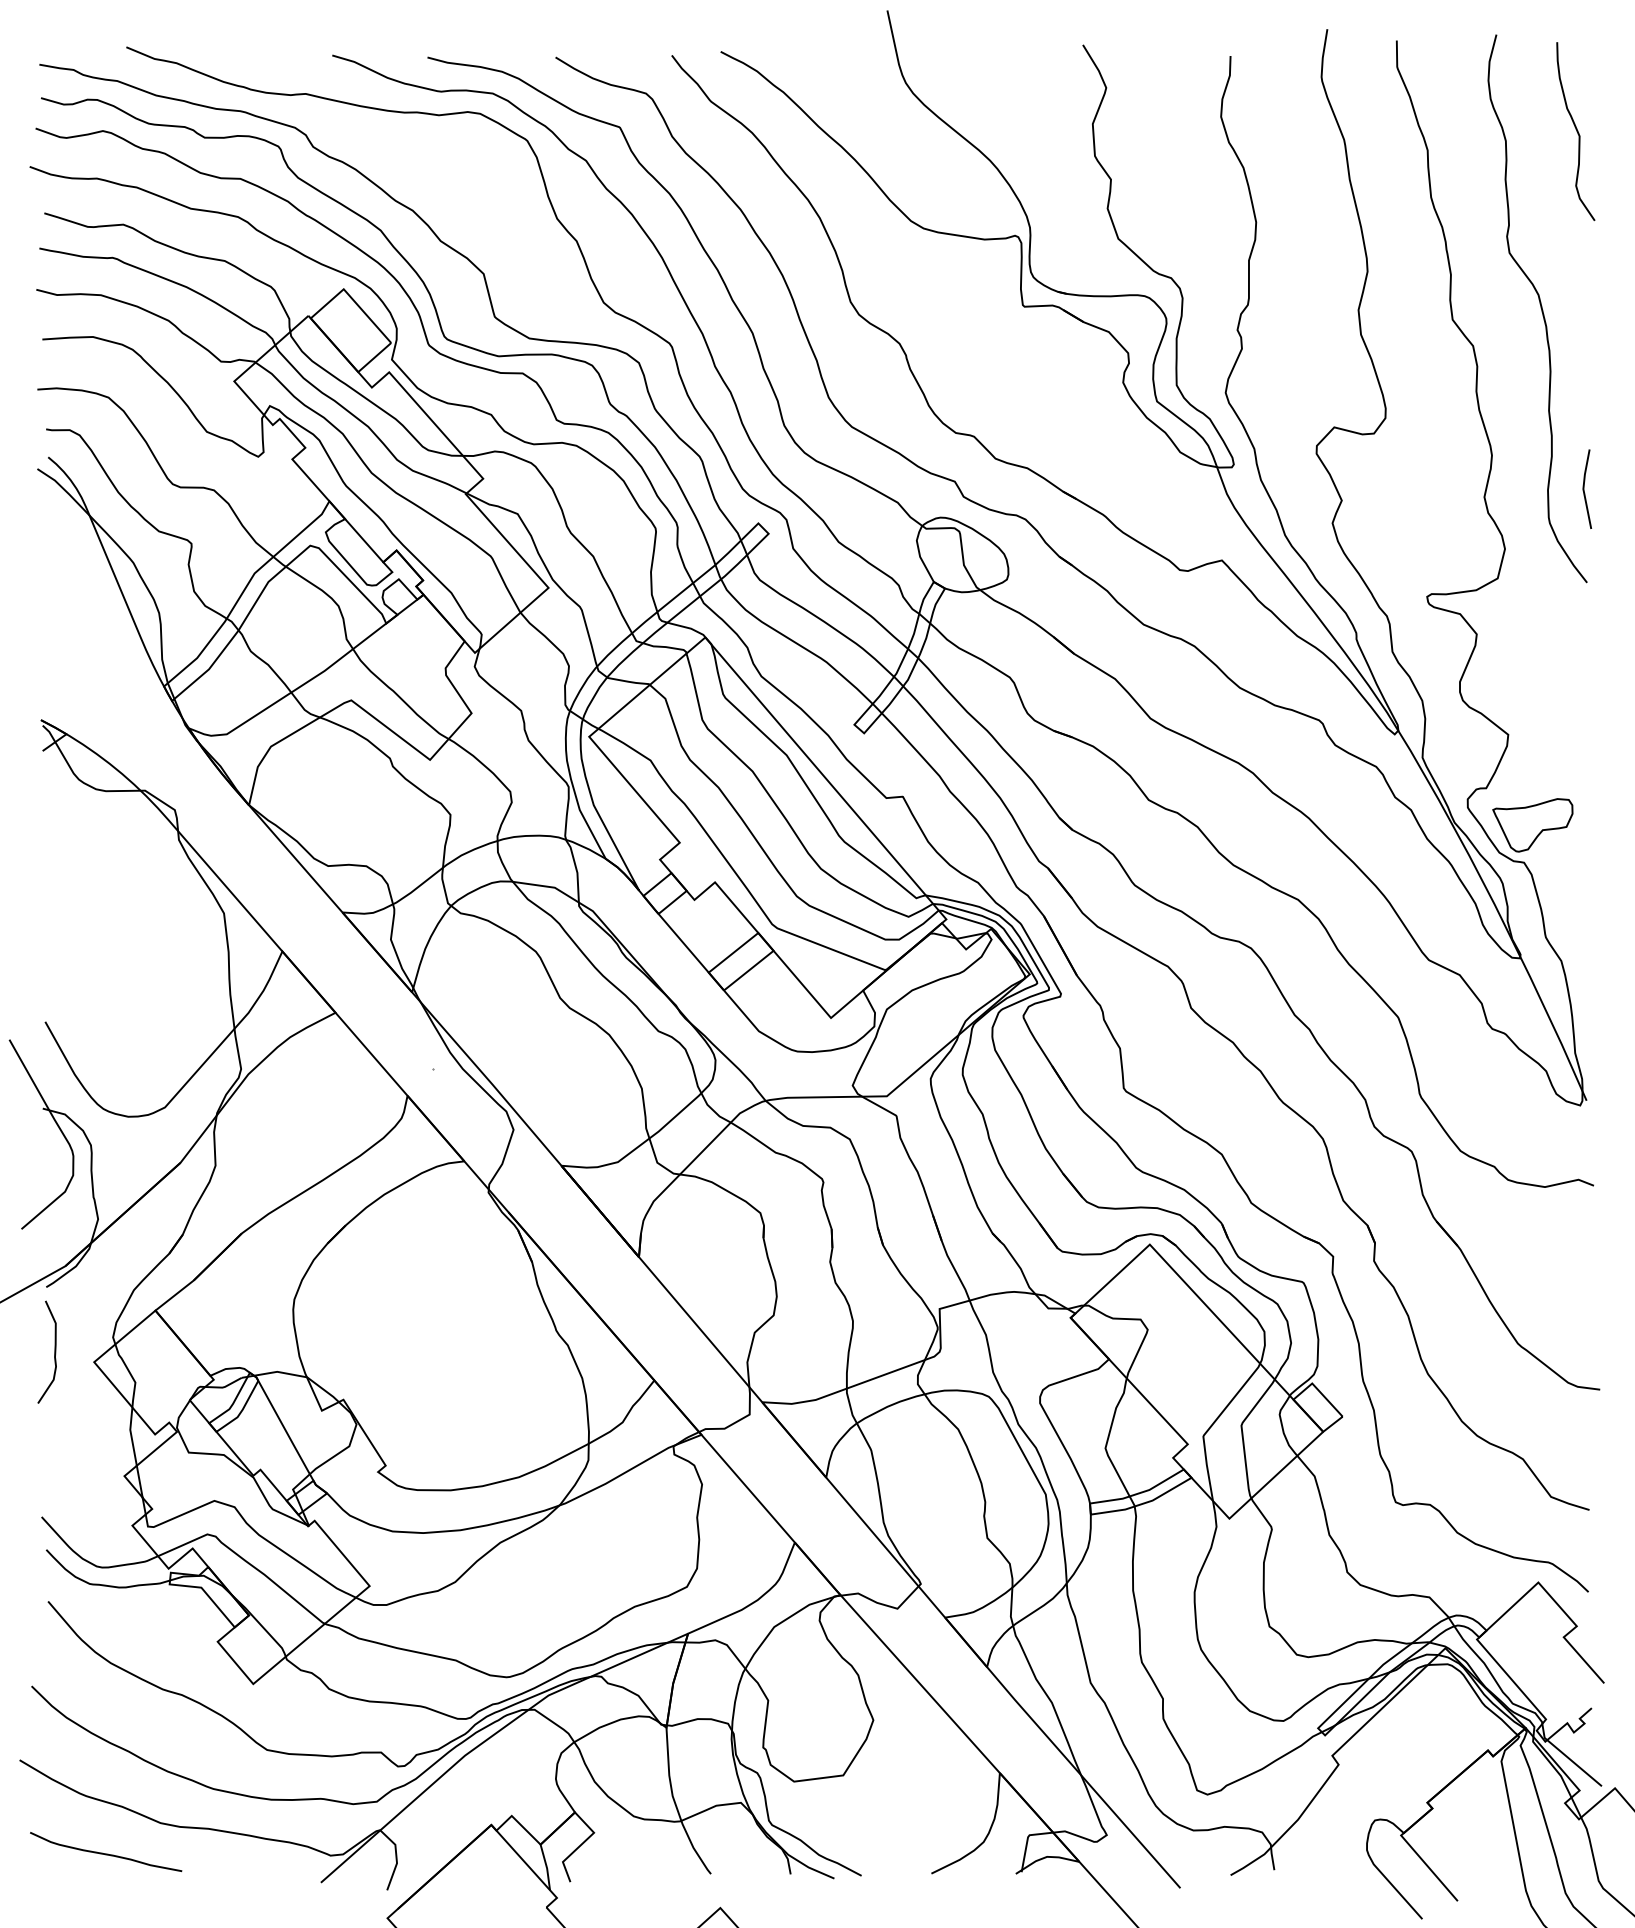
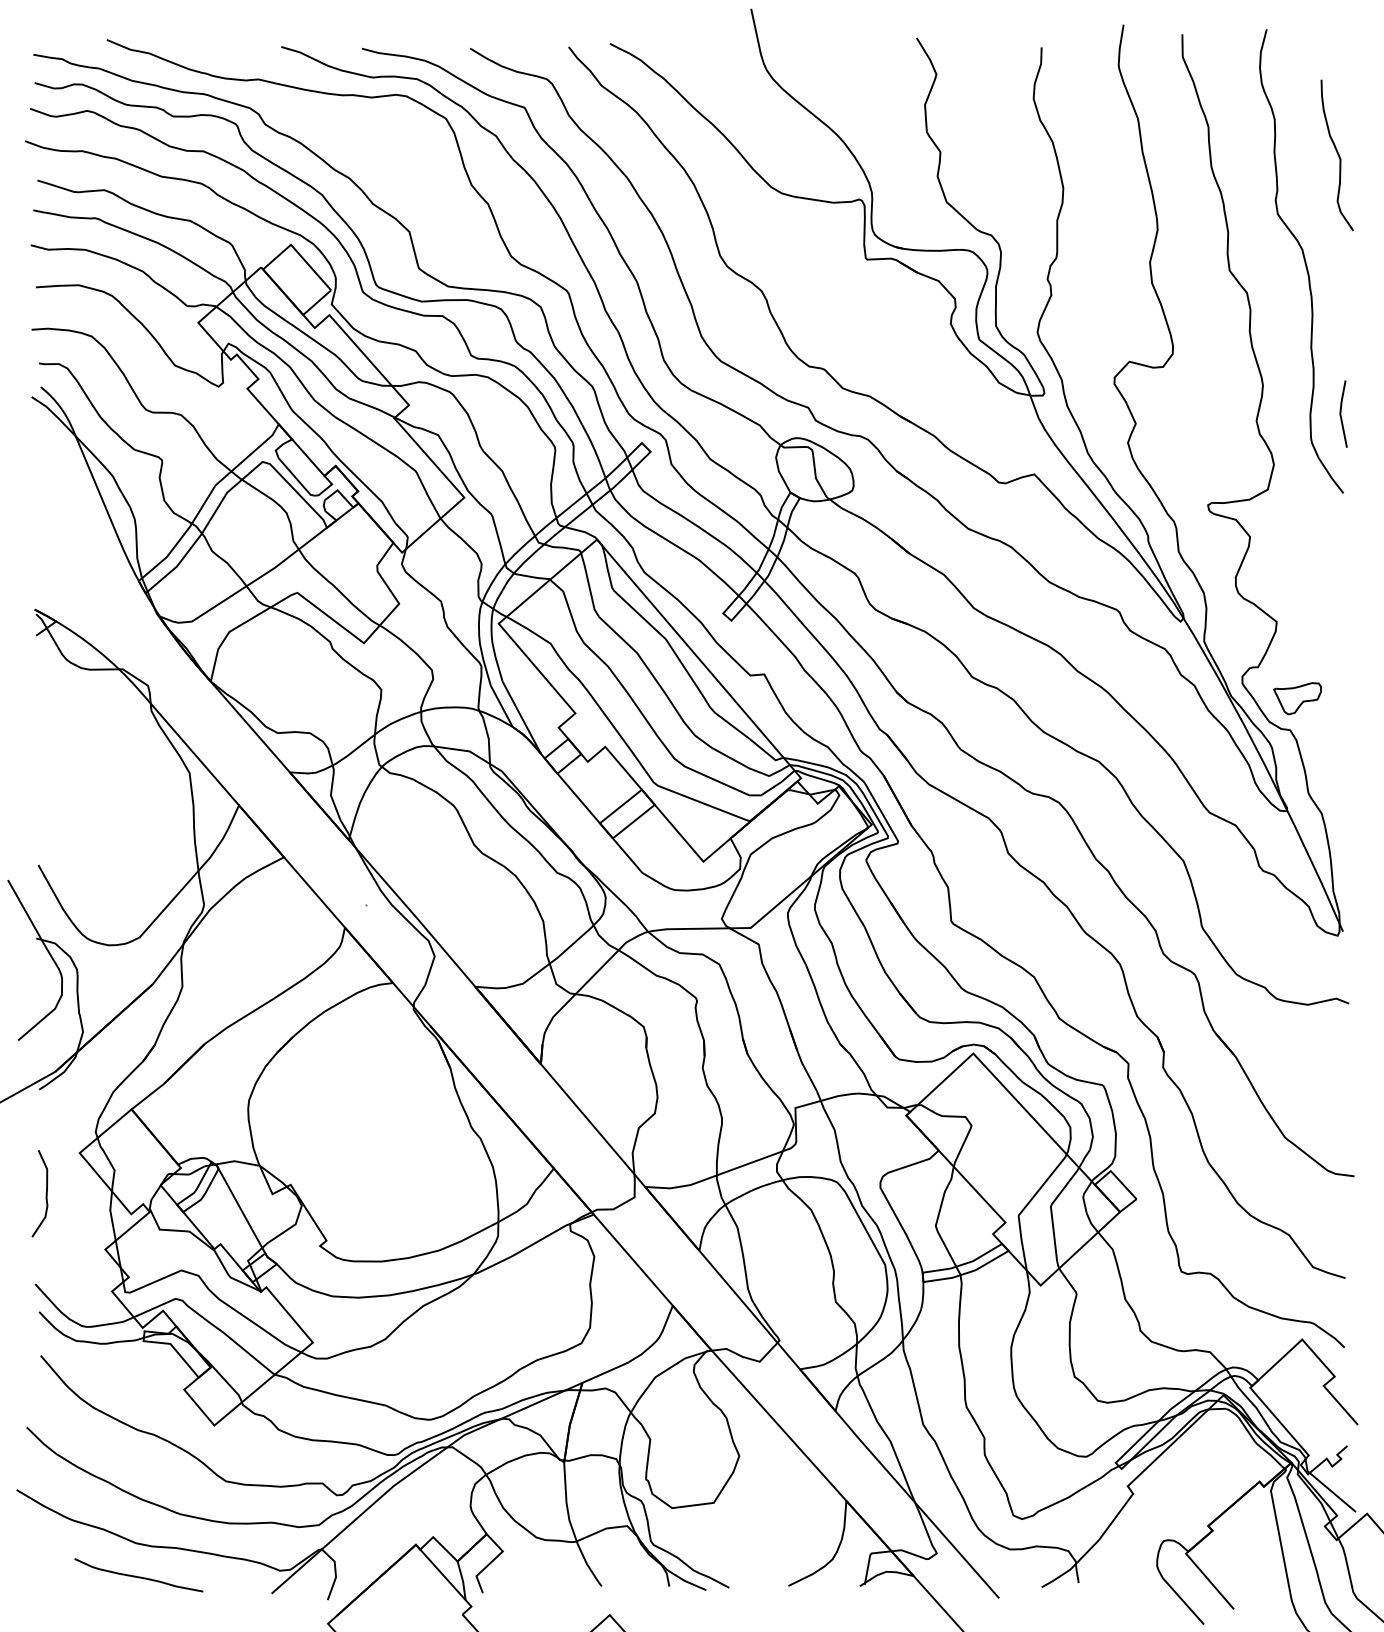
curve: (1576, 131) -> (1337, 155), moved
part: (1532, 825) -> (1297, 698), size x0.7
curve: (54, 1351) -> (46, 1193), moved
curve: (106, 1853) -> (139, 1576), moved

